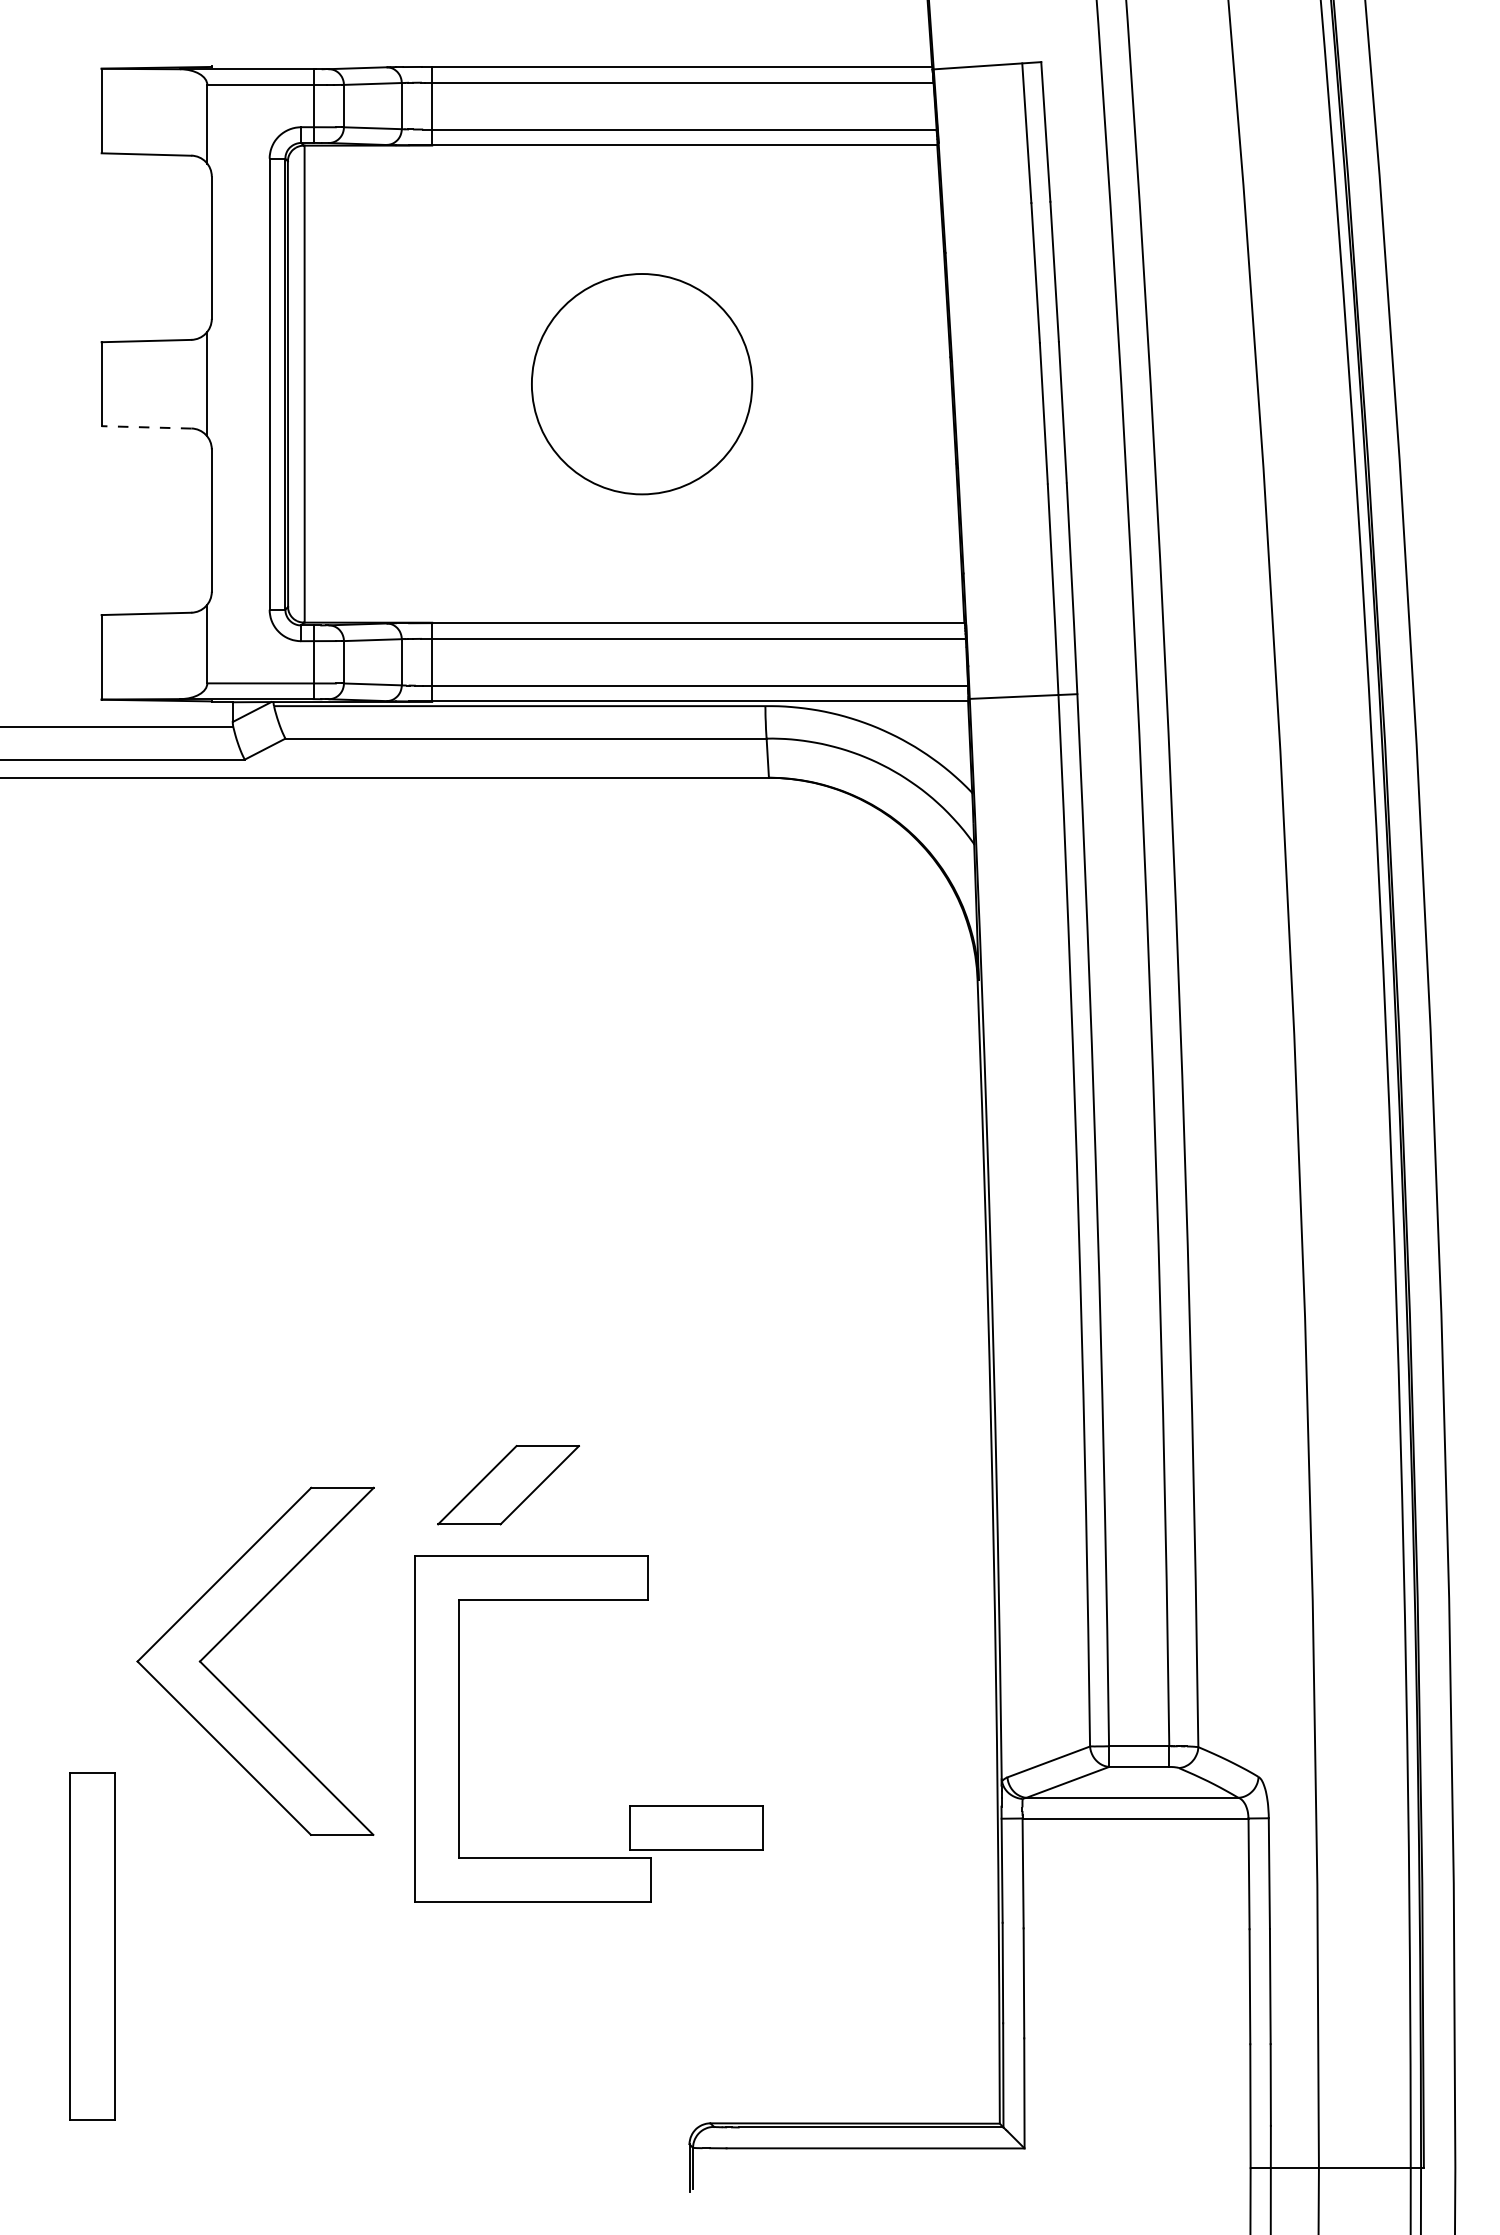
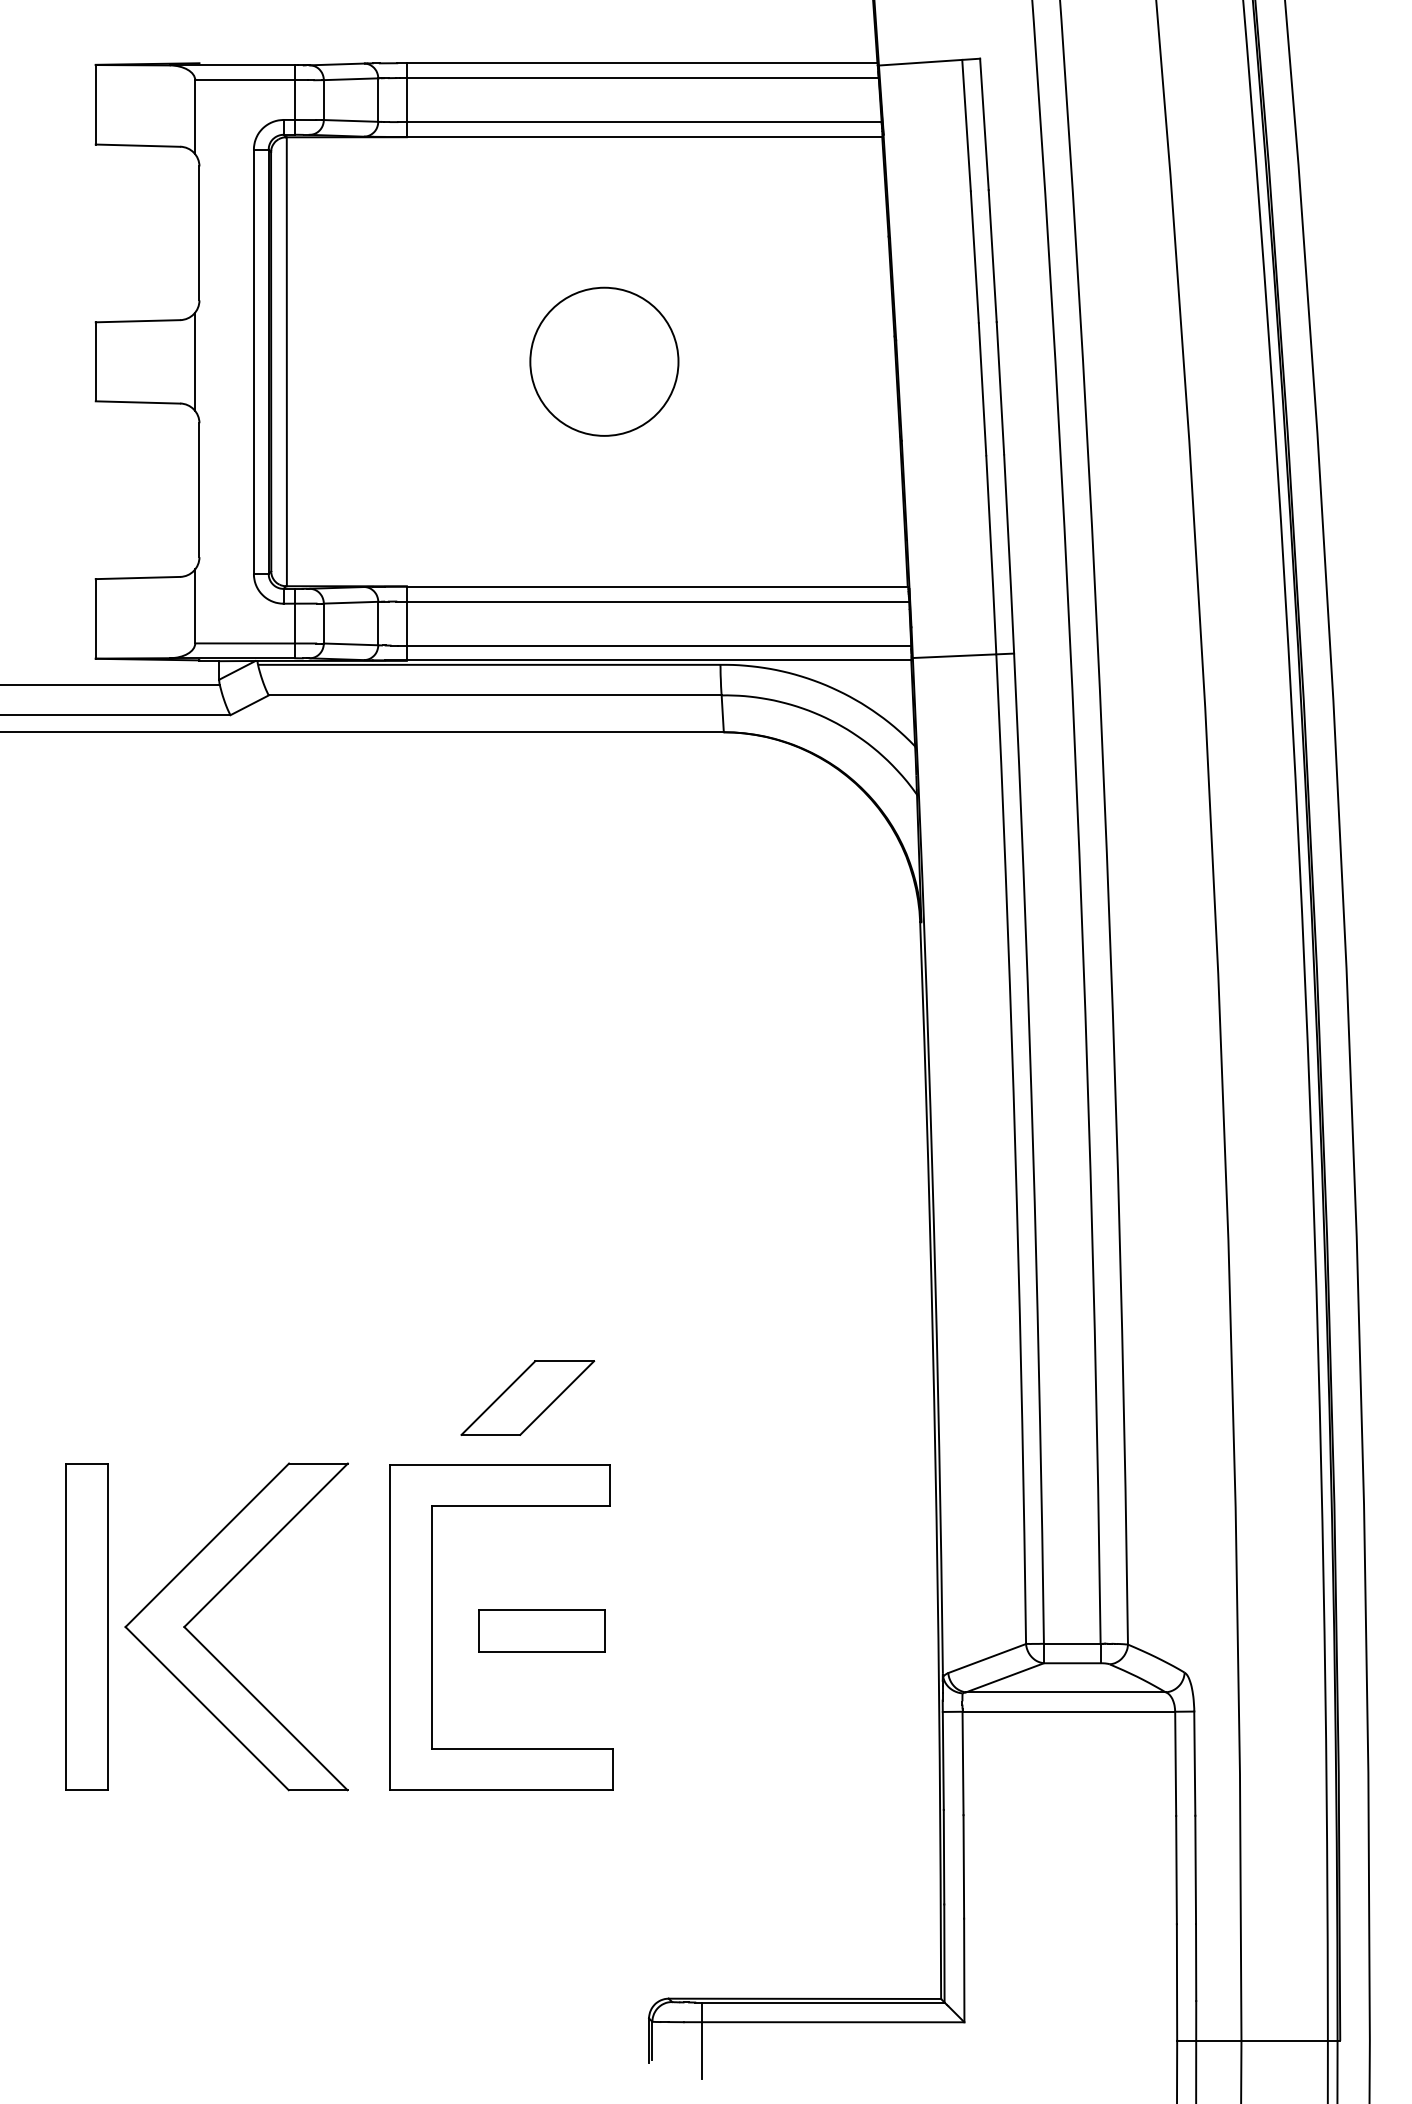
circle: (642, 383) -> (604, 361), size x0.71
line: (145, 427) -> (137, 402), dashed -> solid
part: (508, 1484) -> (527, 1397), moved
part: (228, 1634) -> (211, 1601), moved
part: (696, 1827) -> (541, 1630), moved
part: (91, 1945) -> (86, 1626), moved
line: (745, 2167) -> (701, 2040), added

